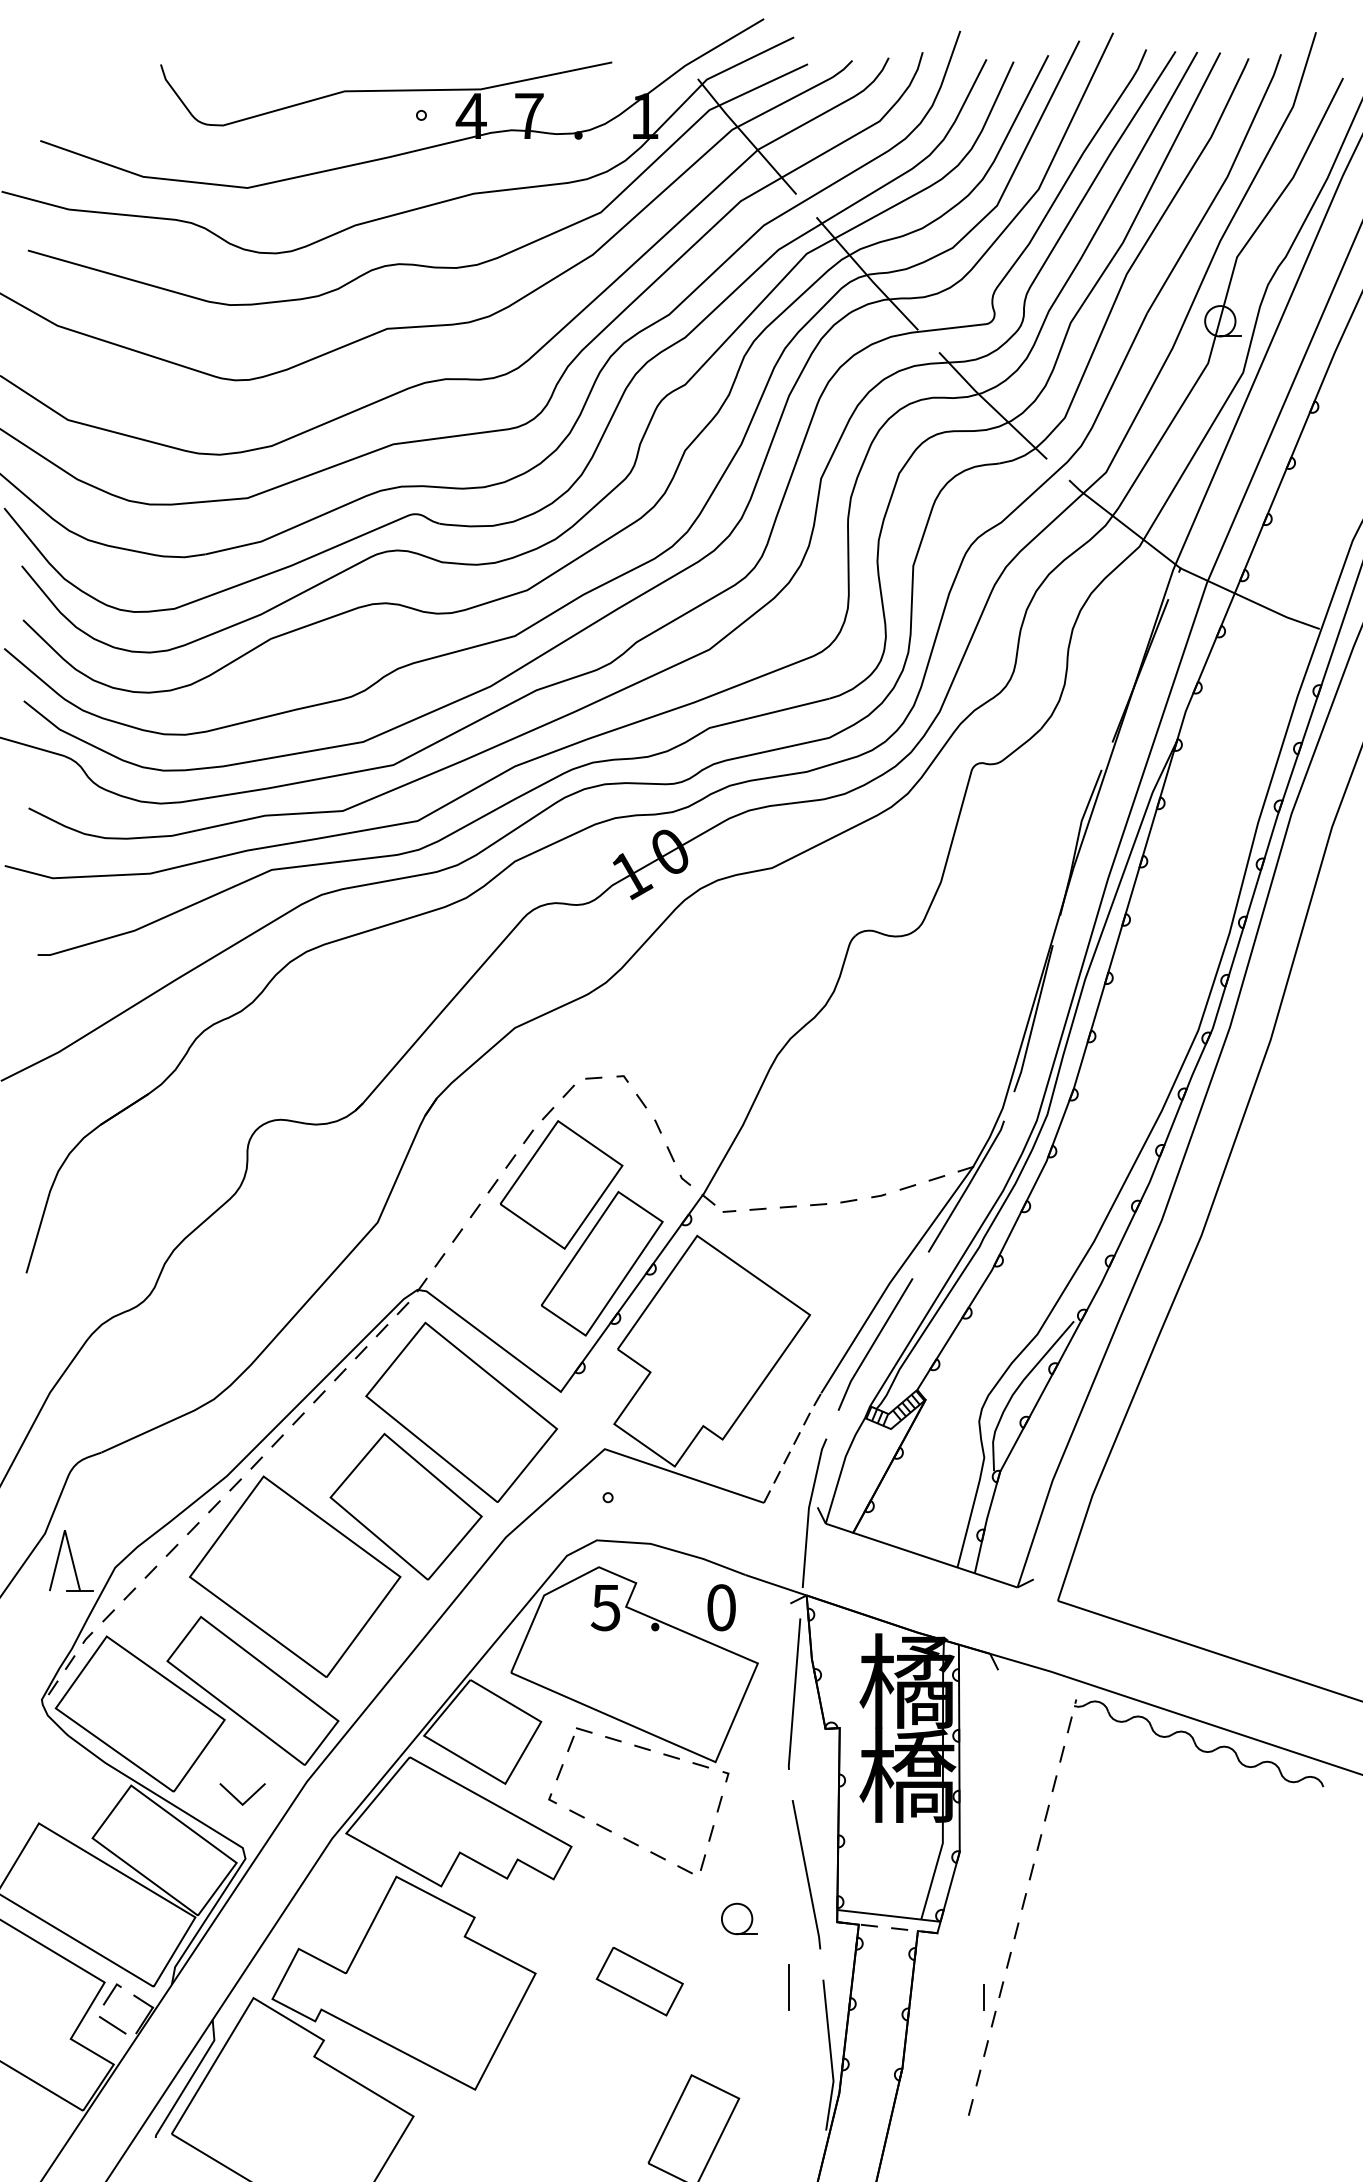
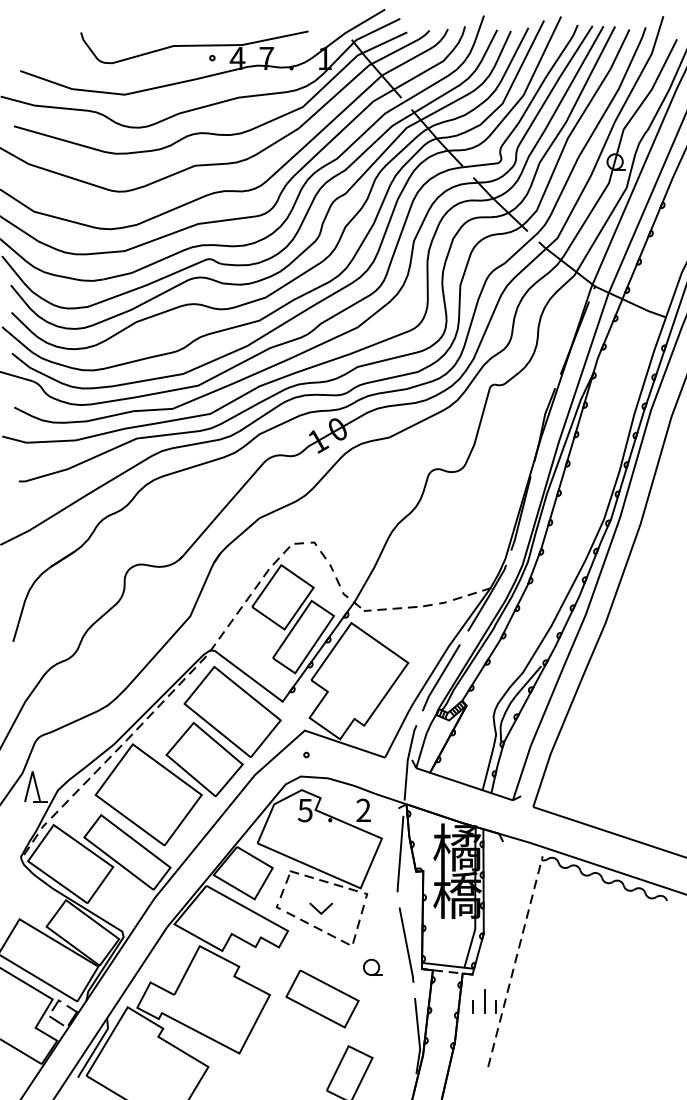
line: (792, 1447) -> (399, 729), dashed -> solid
text: (721, 1607) -> (363, 810), 0 -> 2
line: (239, 1798) -> (319, 910), moved
part: (639, 1980) -> (322, 998), size x1.67
line: (788, 1986) -> (484, 1001), moved
line: (937, 1996) -> (472, 1006), added

